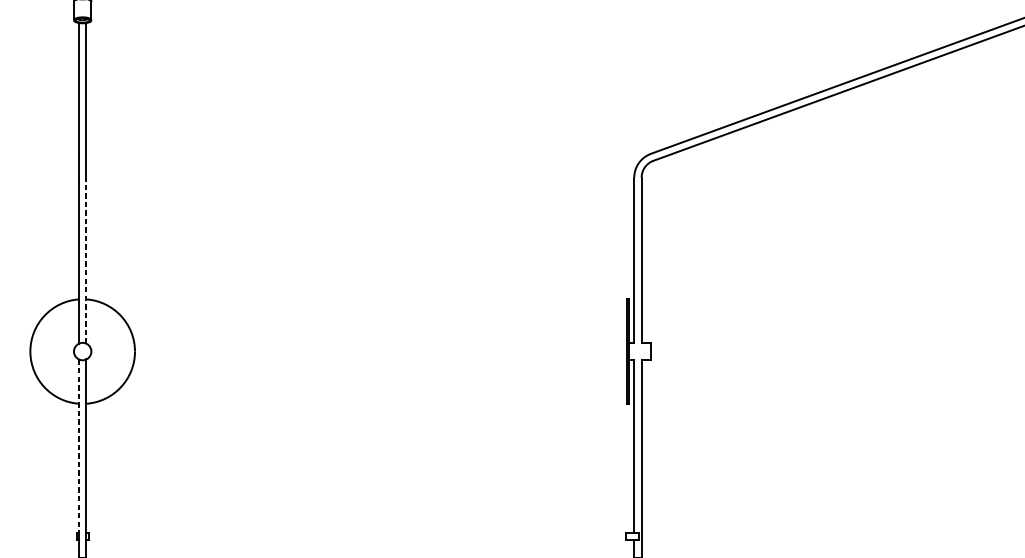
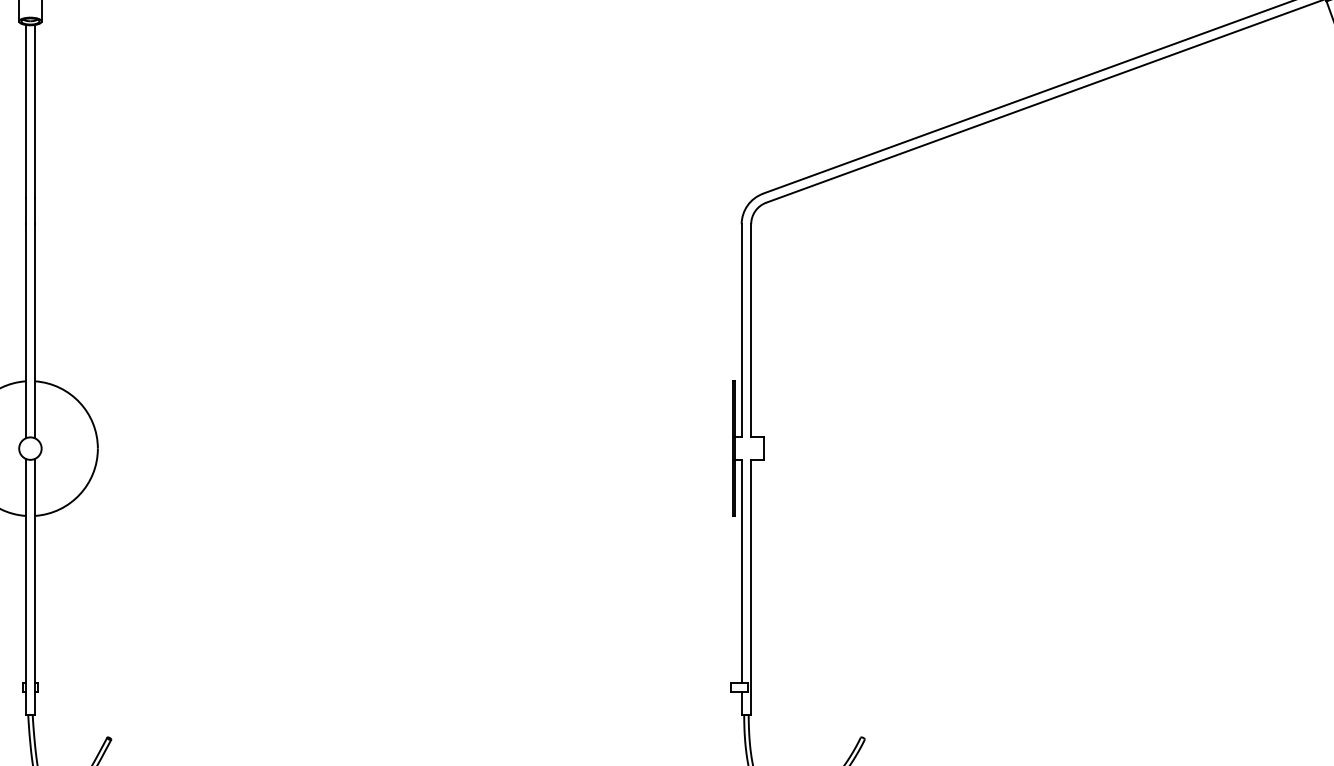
line: (86, 259) -> (35, 330), dashed -> solid
line: (78, 446) -> (25, 571), dashed -> solid

